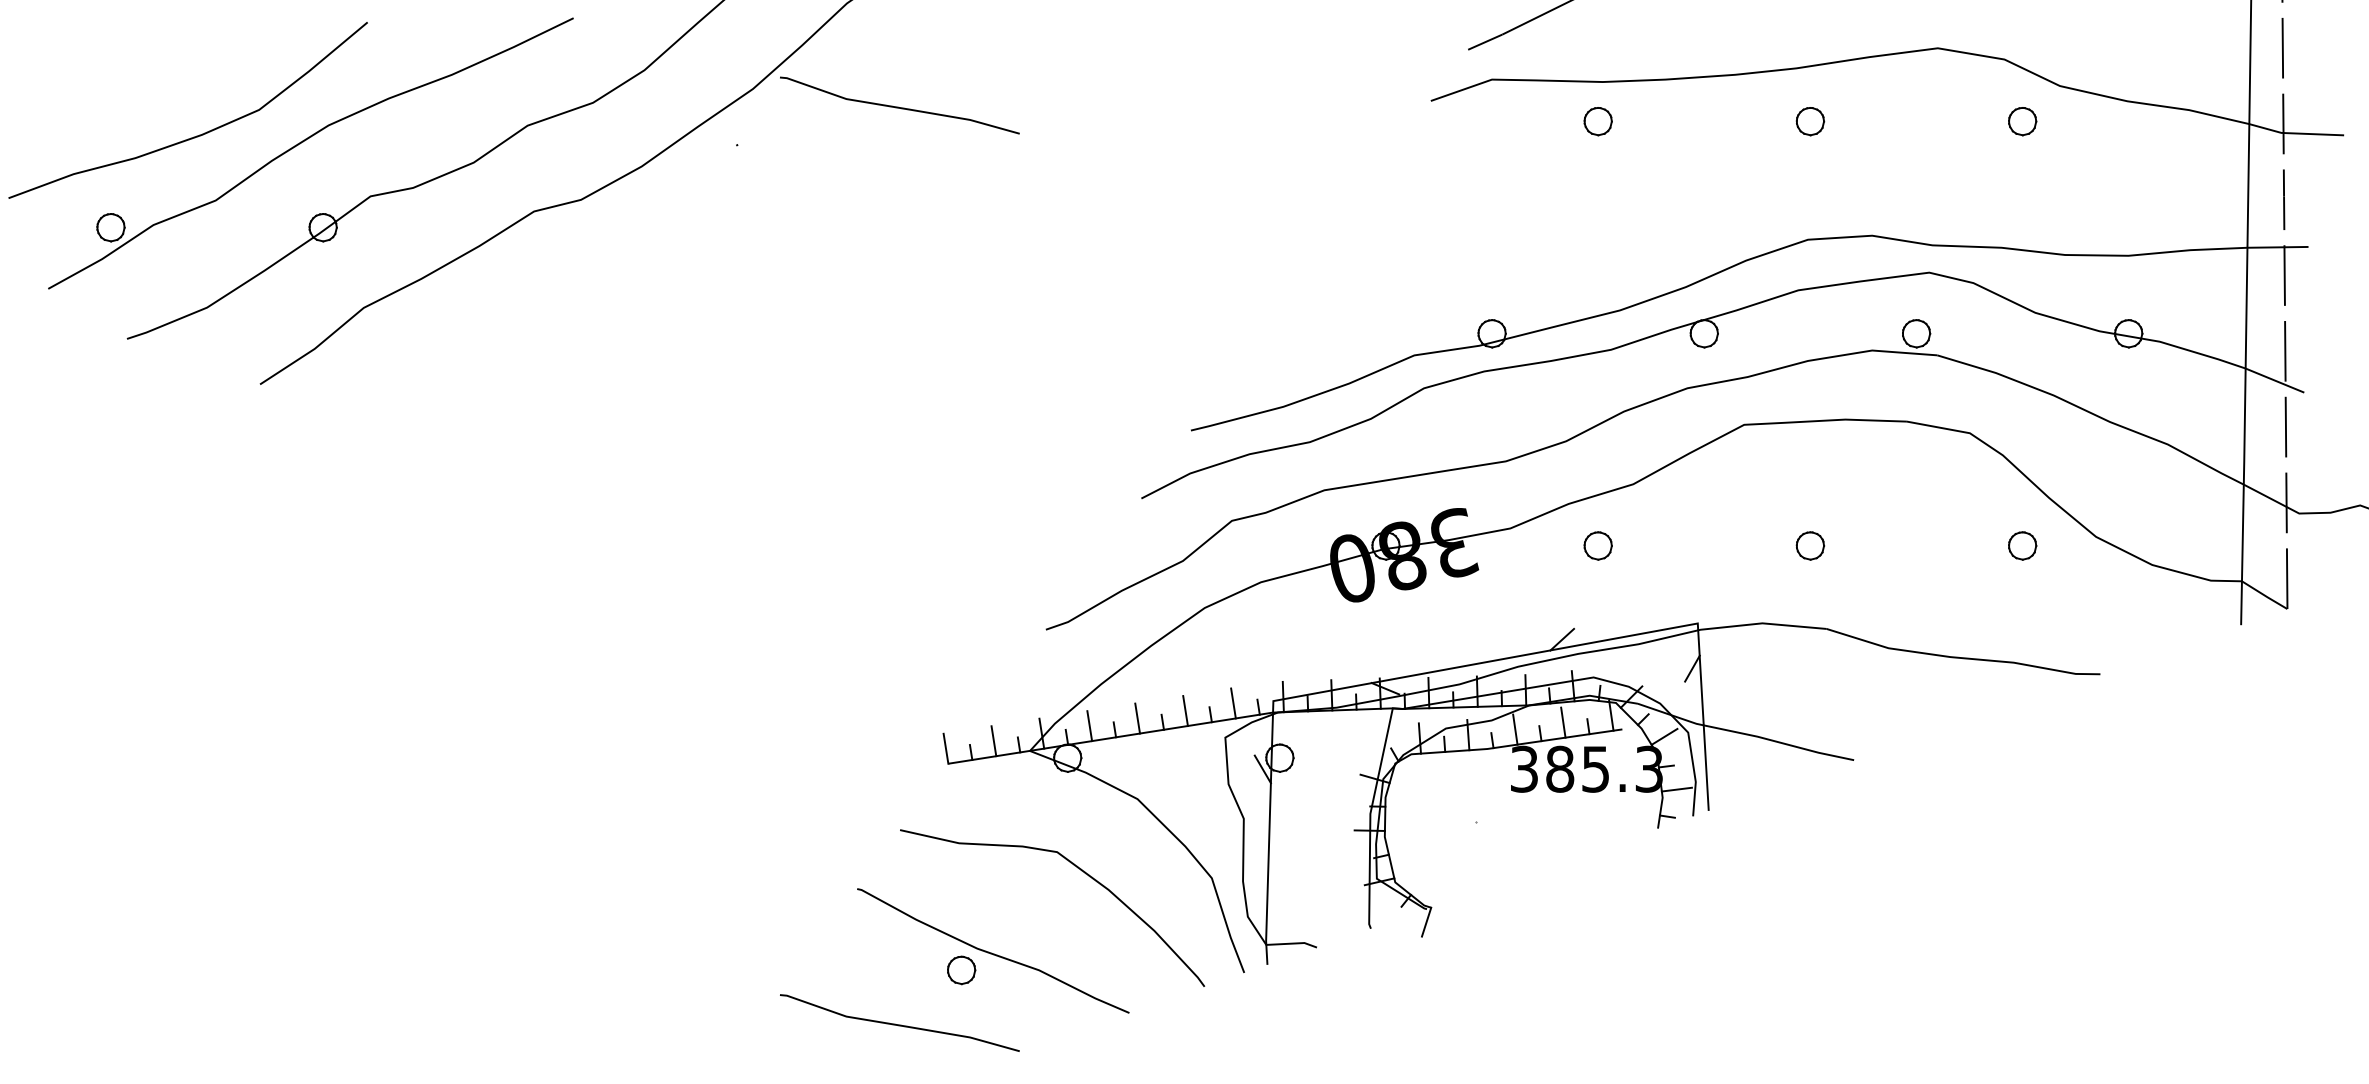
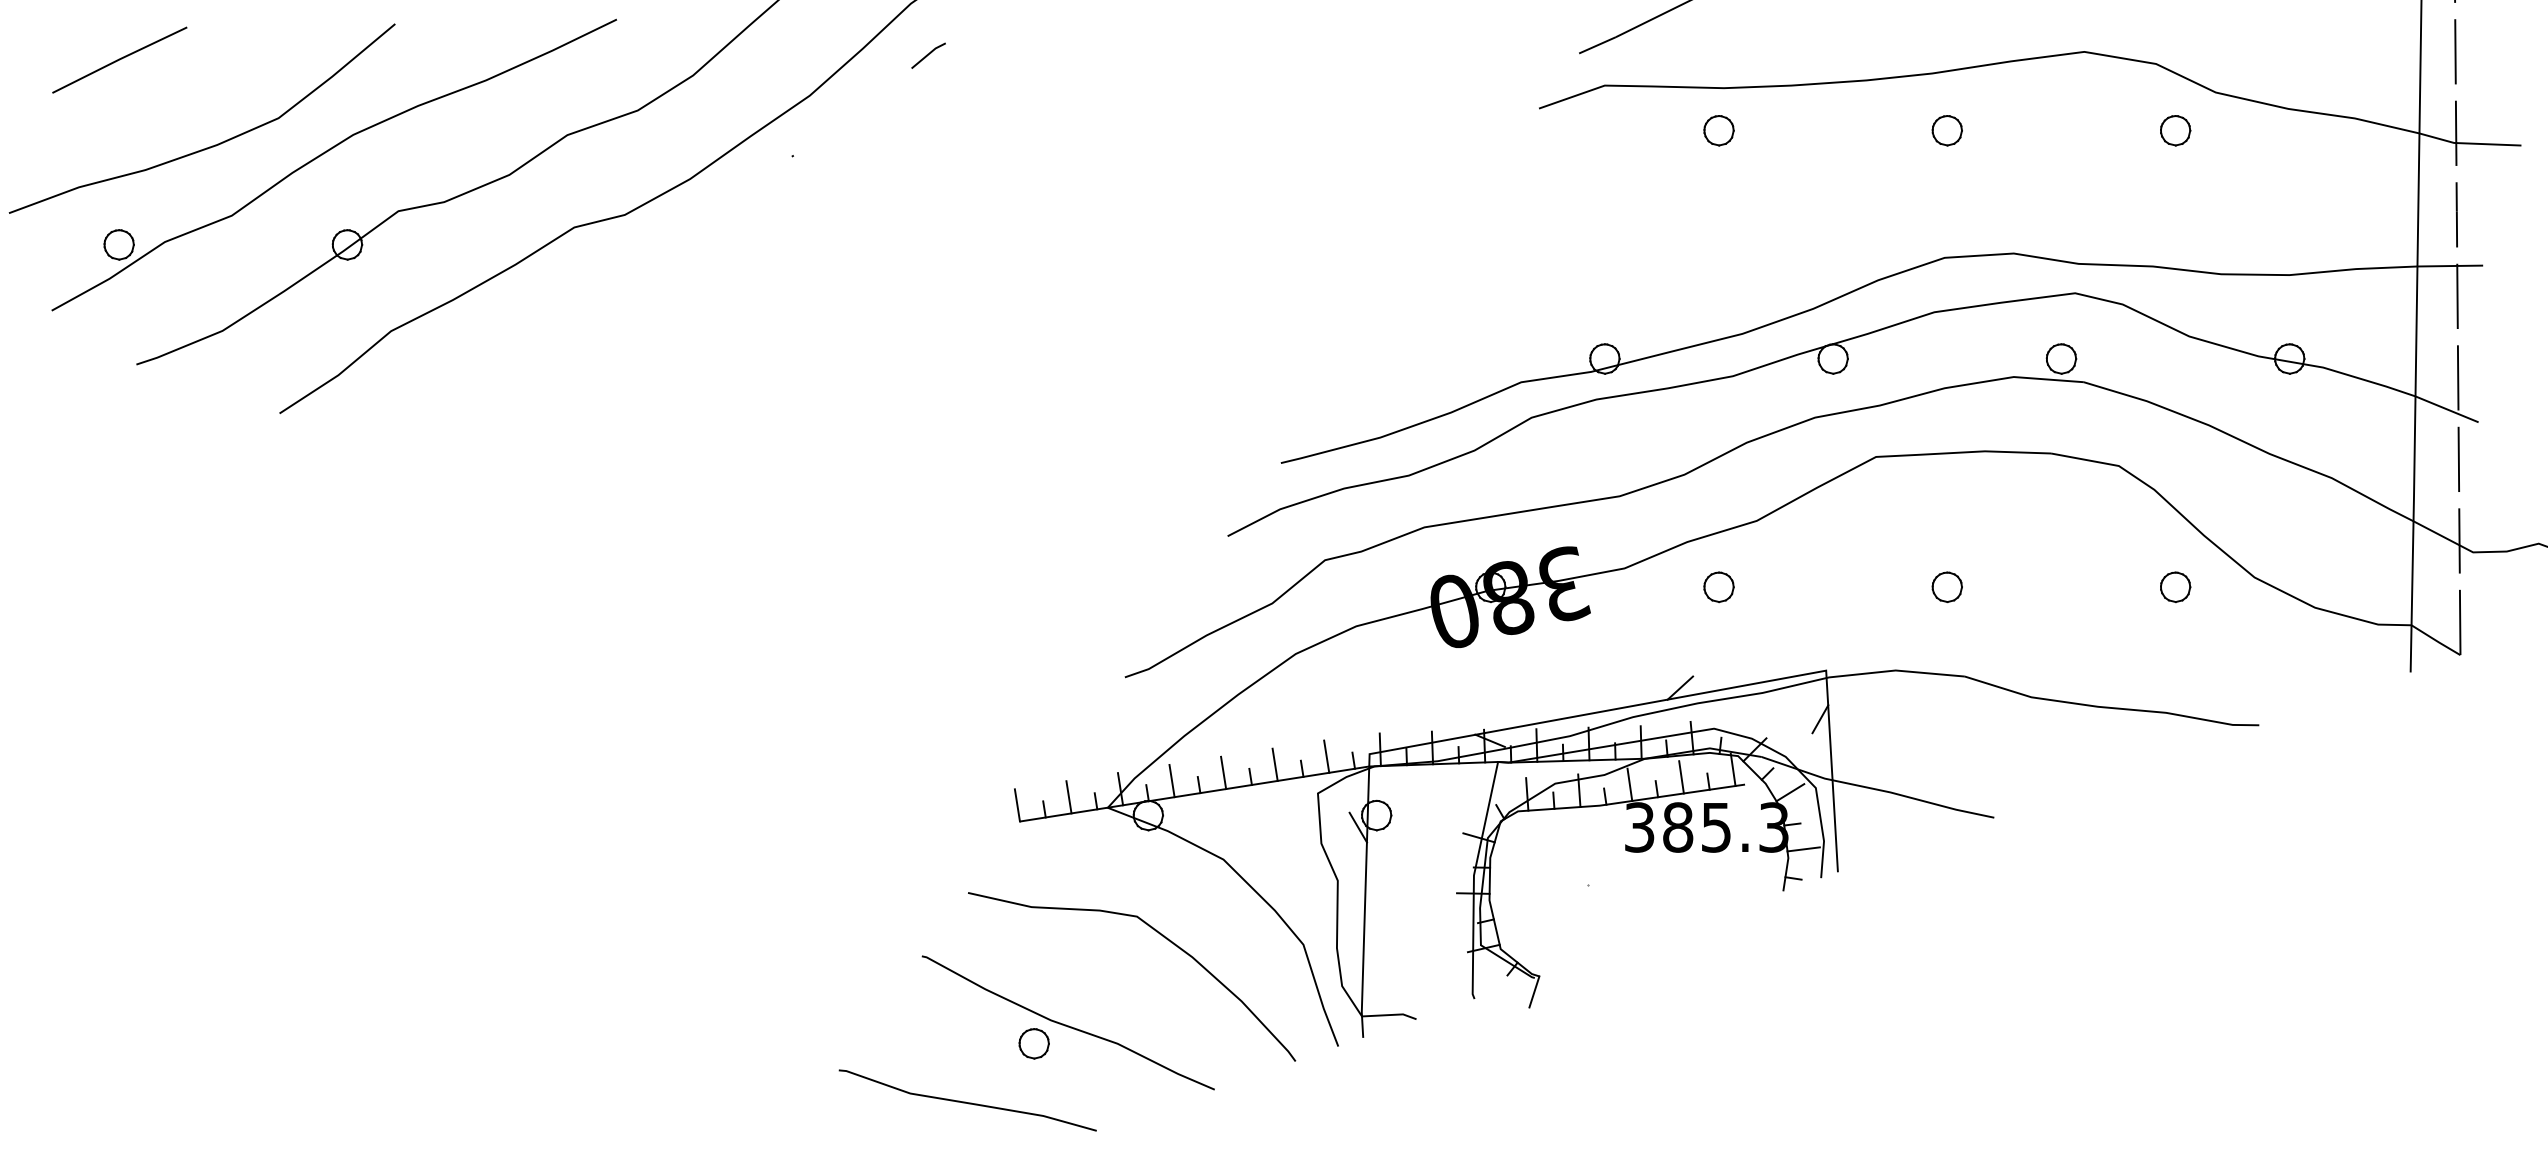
line: (863, 51) -> (928, 55), added
line: (111, 55) -> (119, 59), added
curve: (899, 107) -> (967, 115), removed

